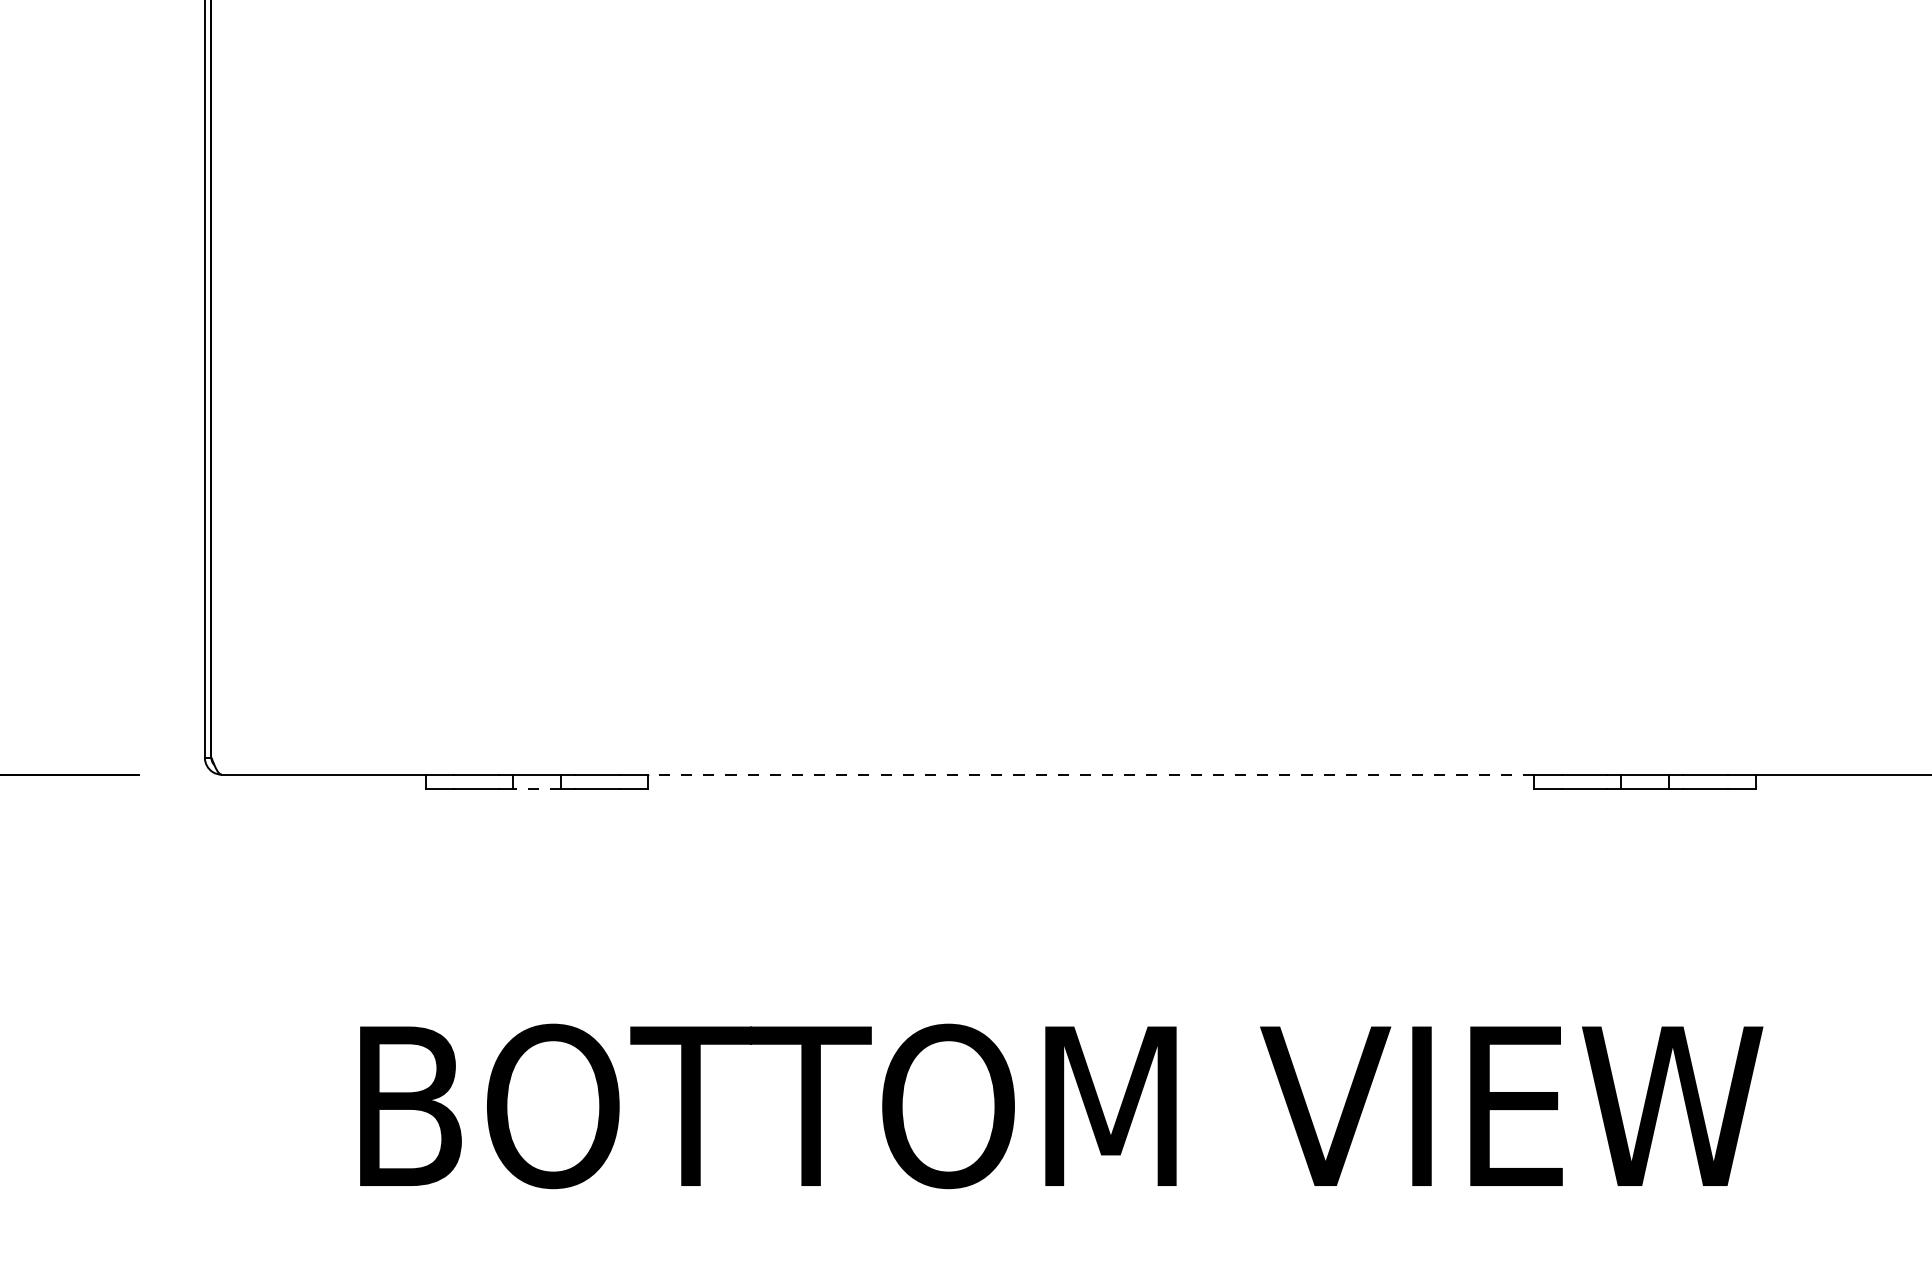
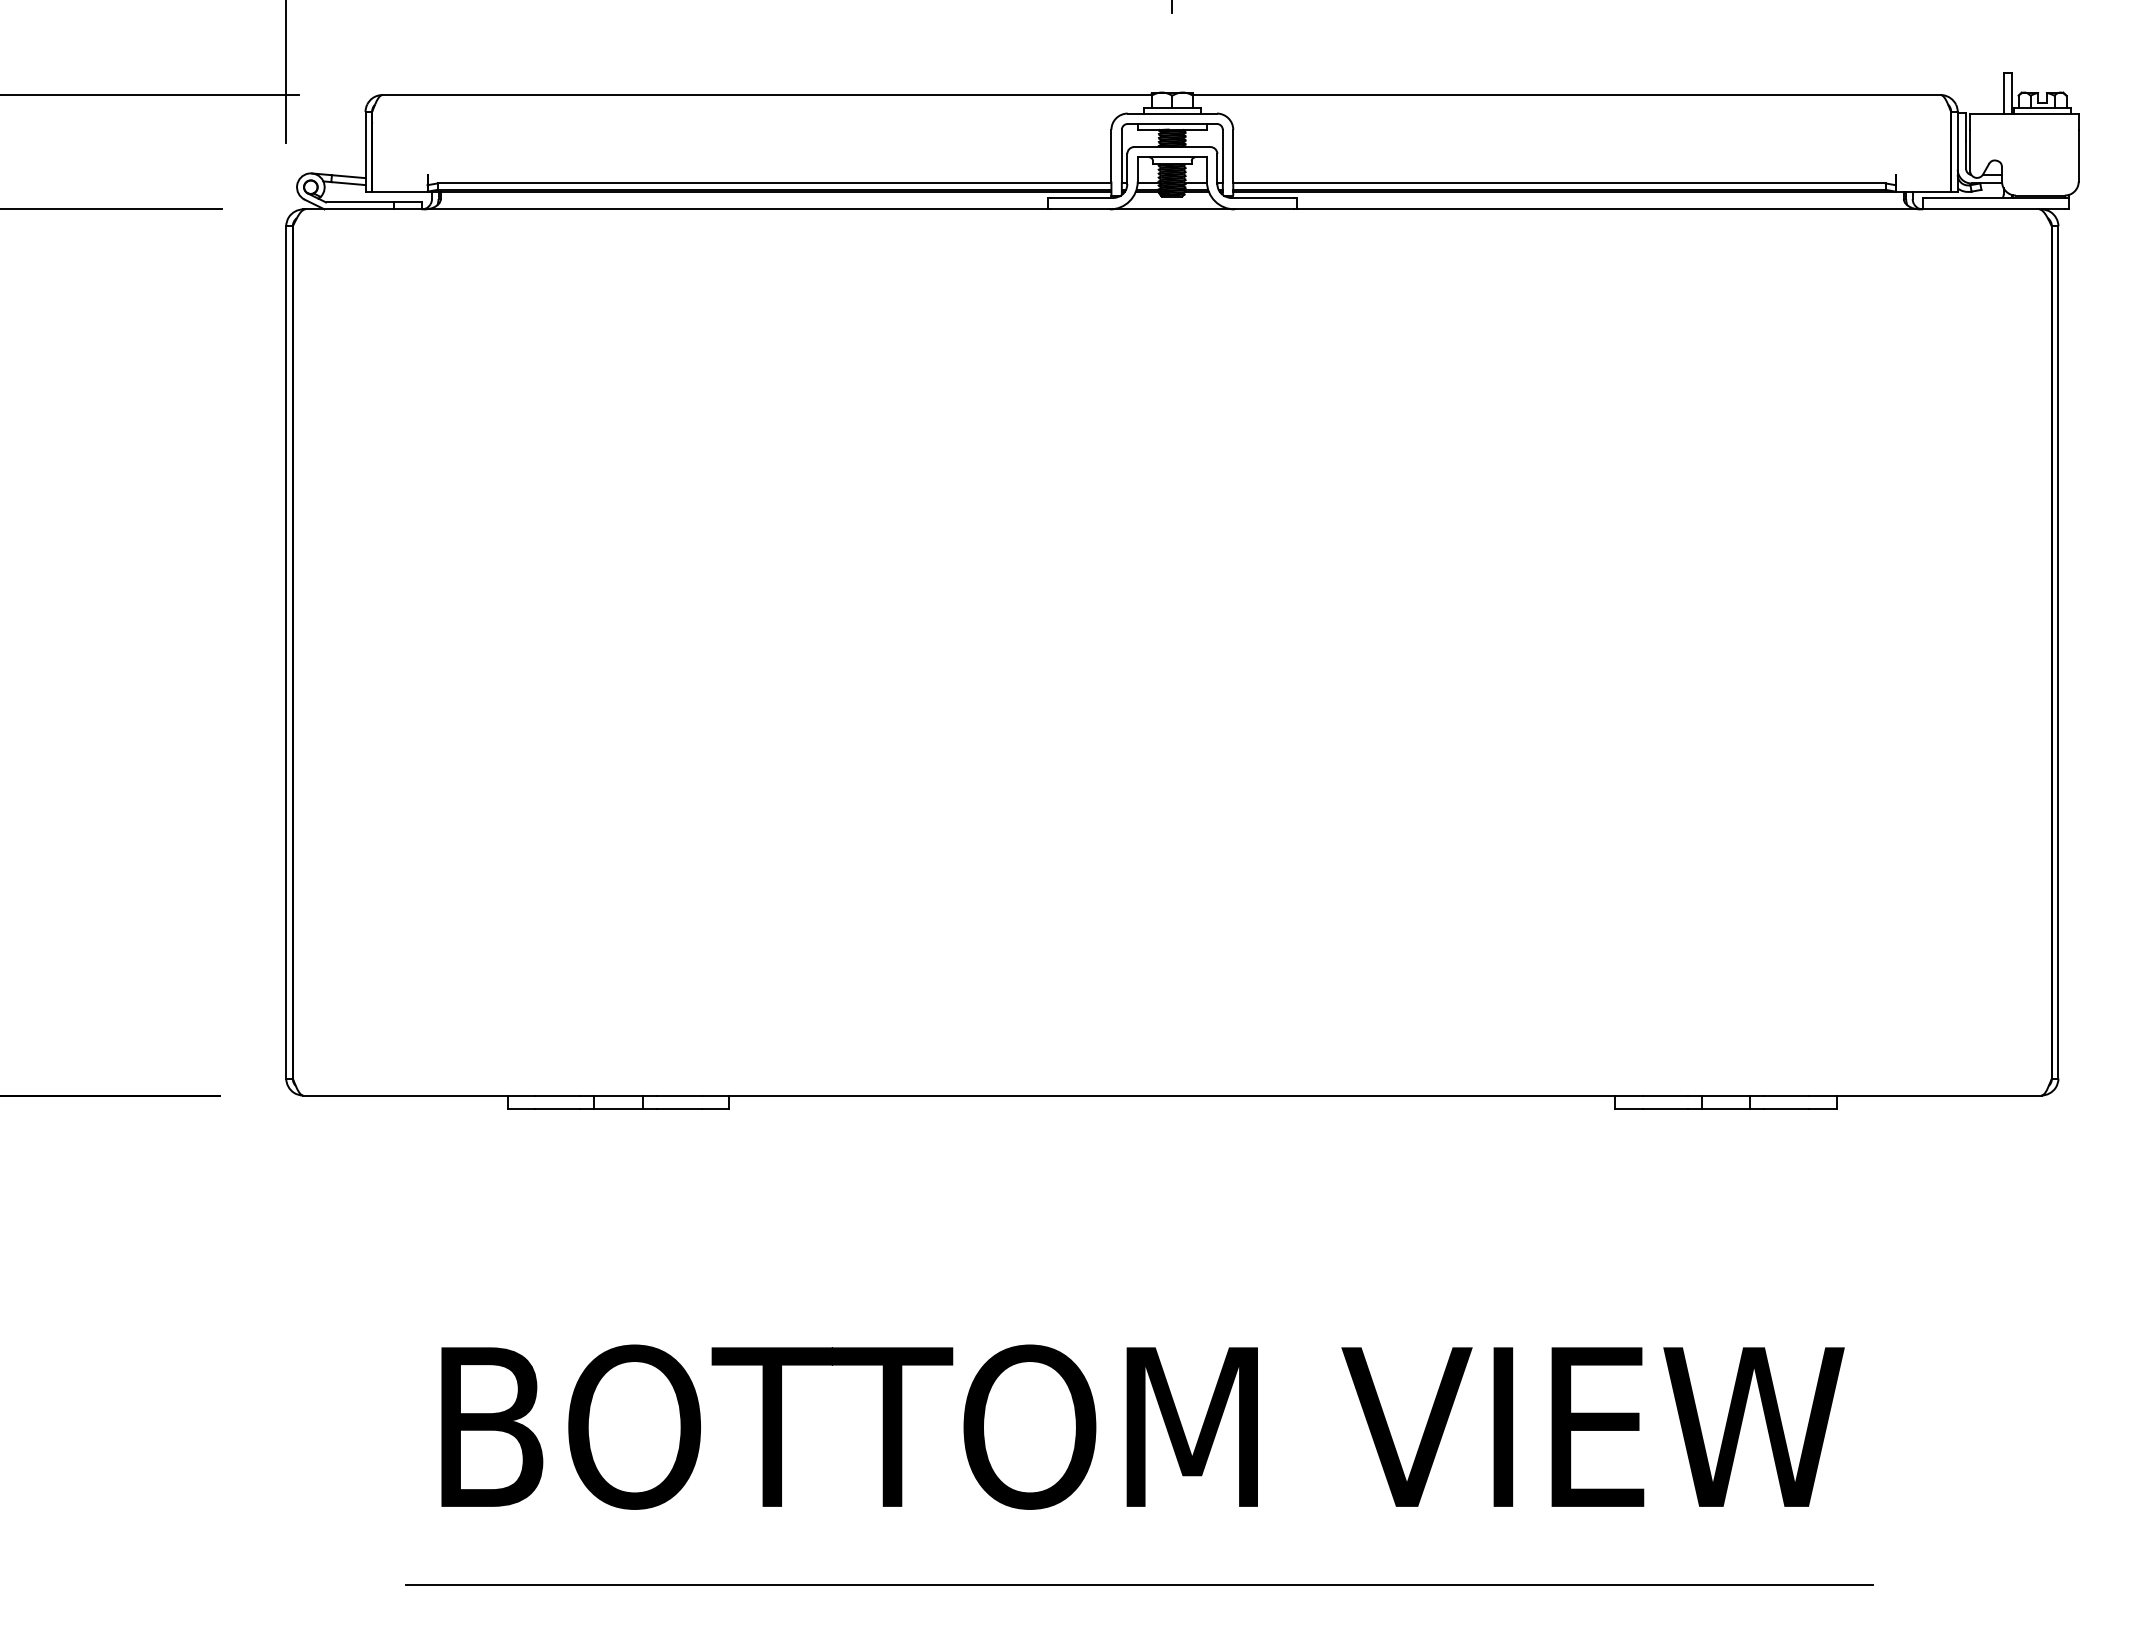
line: (1090, 774) -> (1171, 1095), dashed -> solid
line: (537, 788) -> (618, 1109), dashed -> solid
line: (1058, 1263) -> (1139, 1584), added

